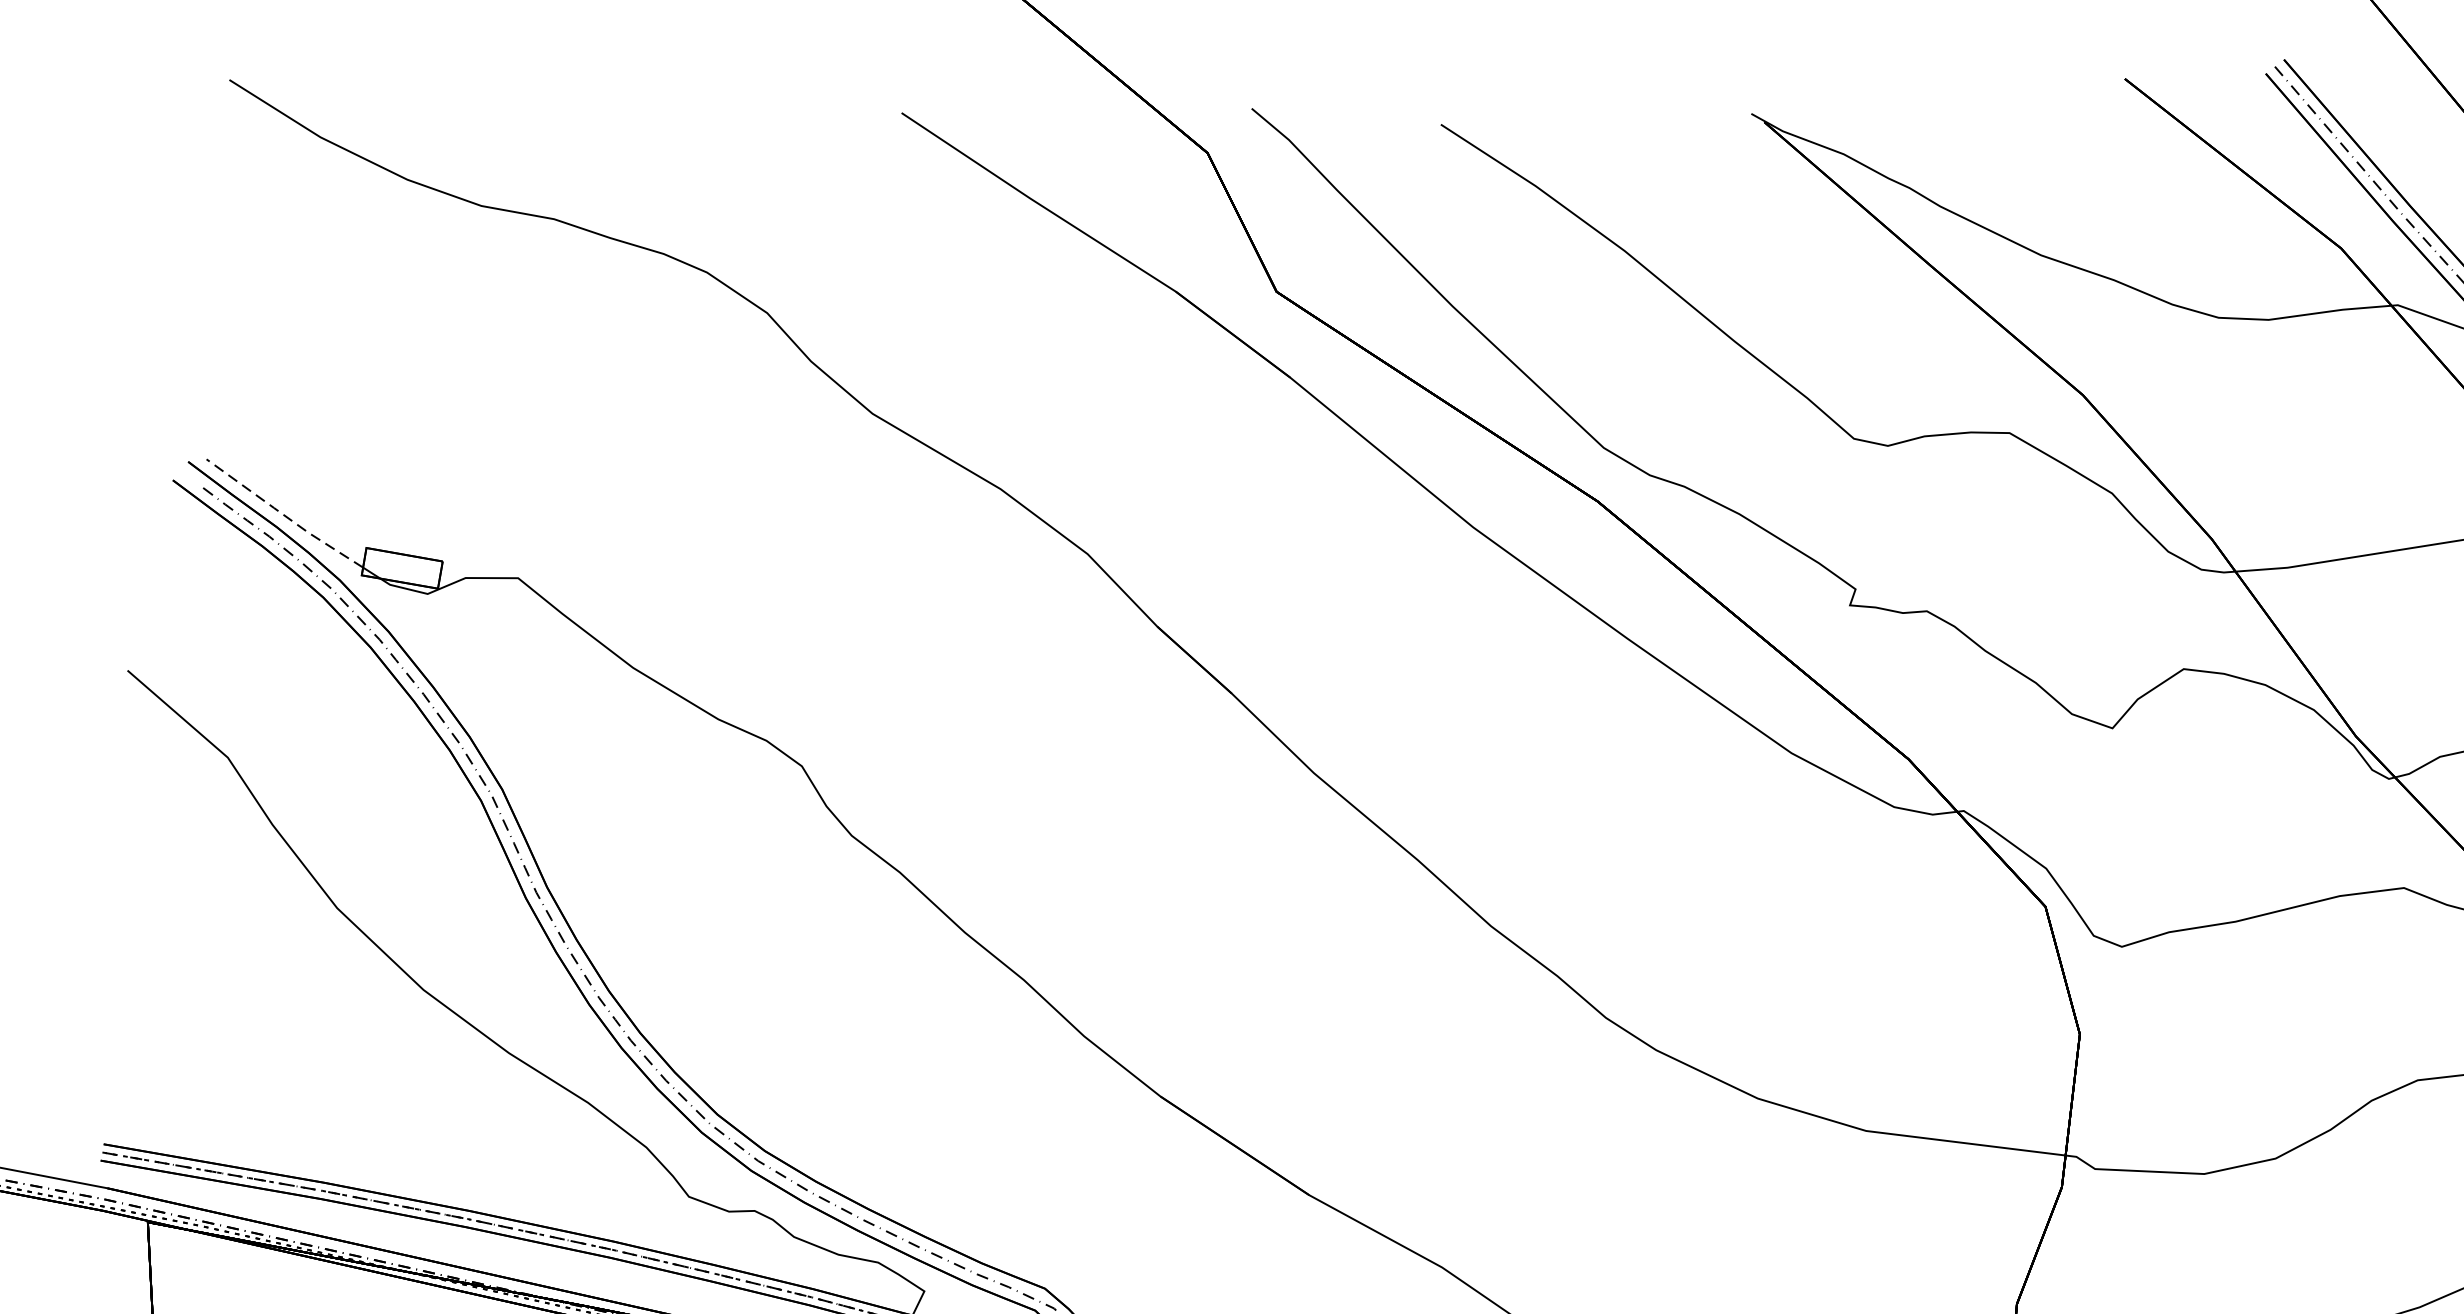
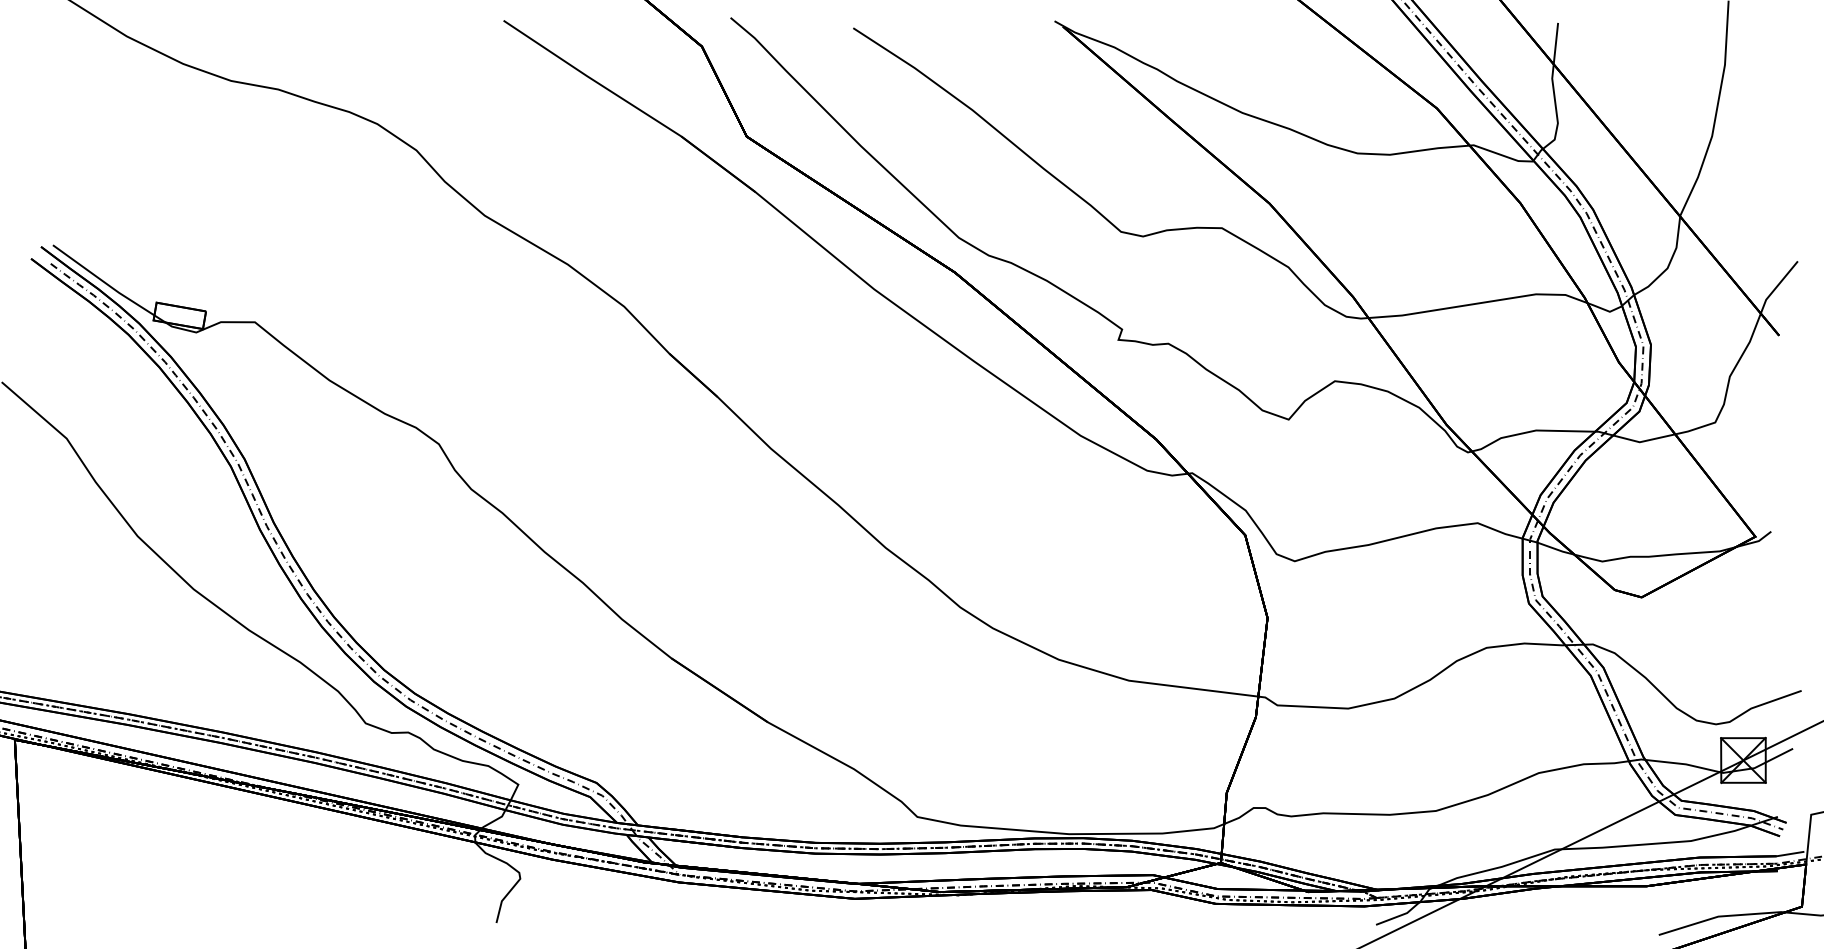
line: (282, 513) -> (102, 280), dashed -> solid

